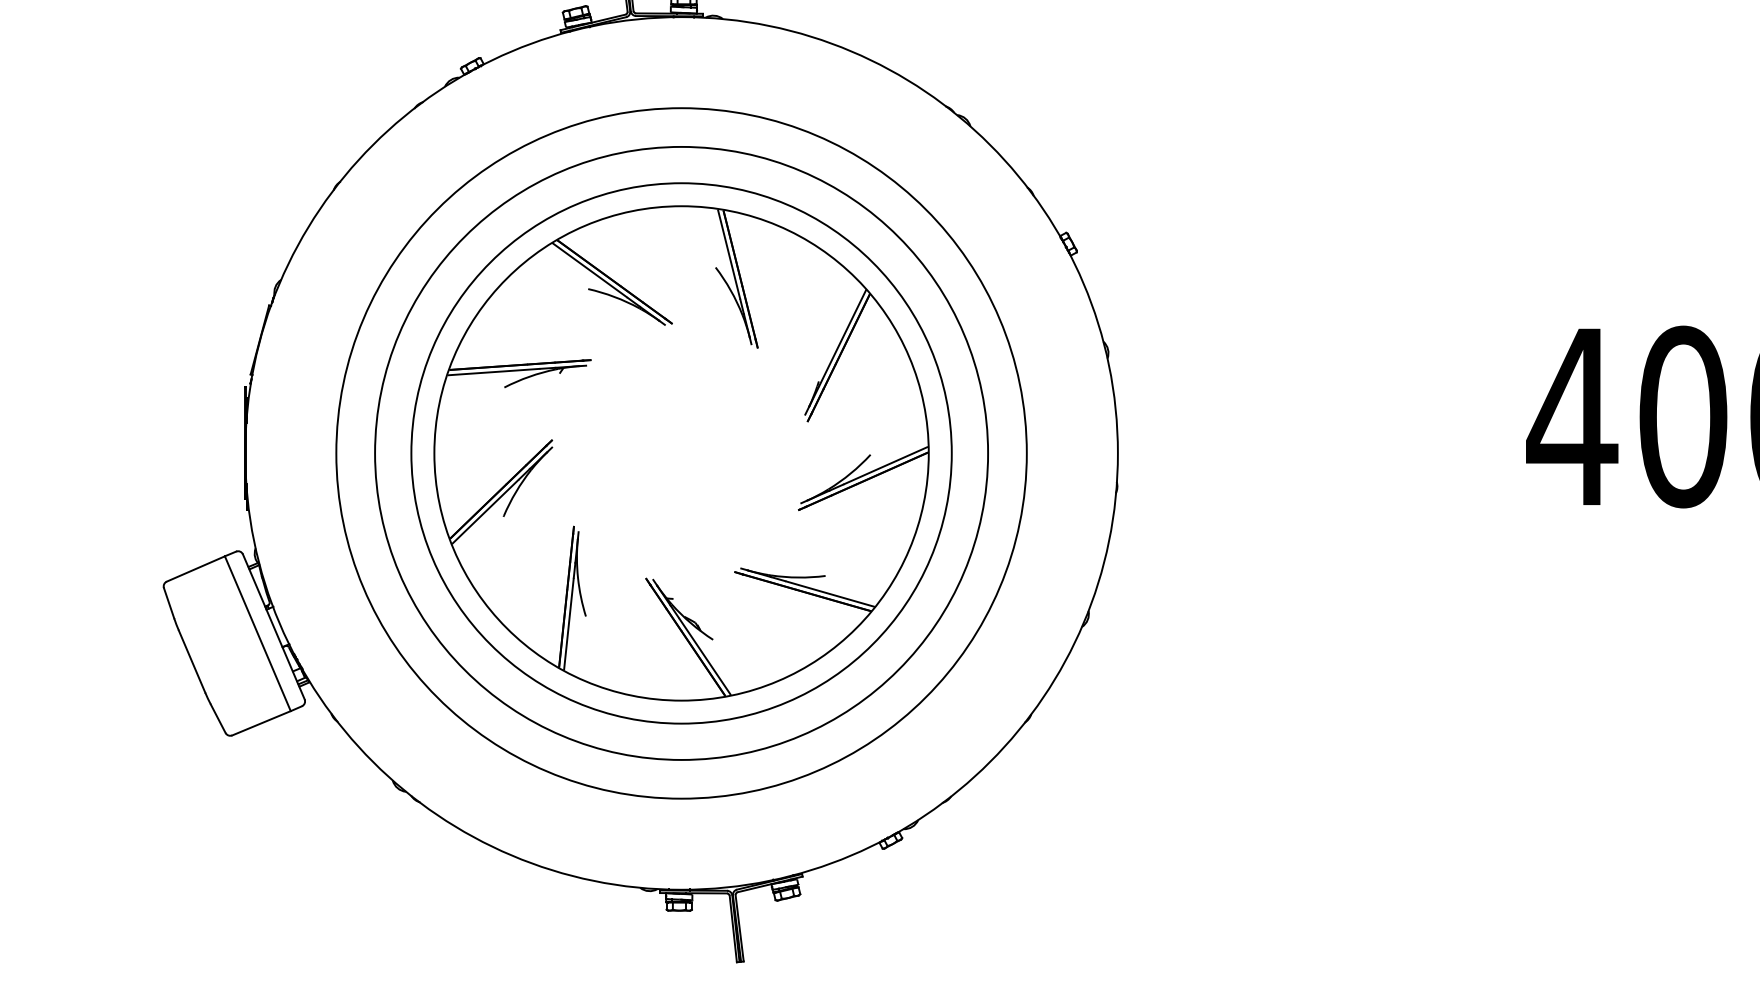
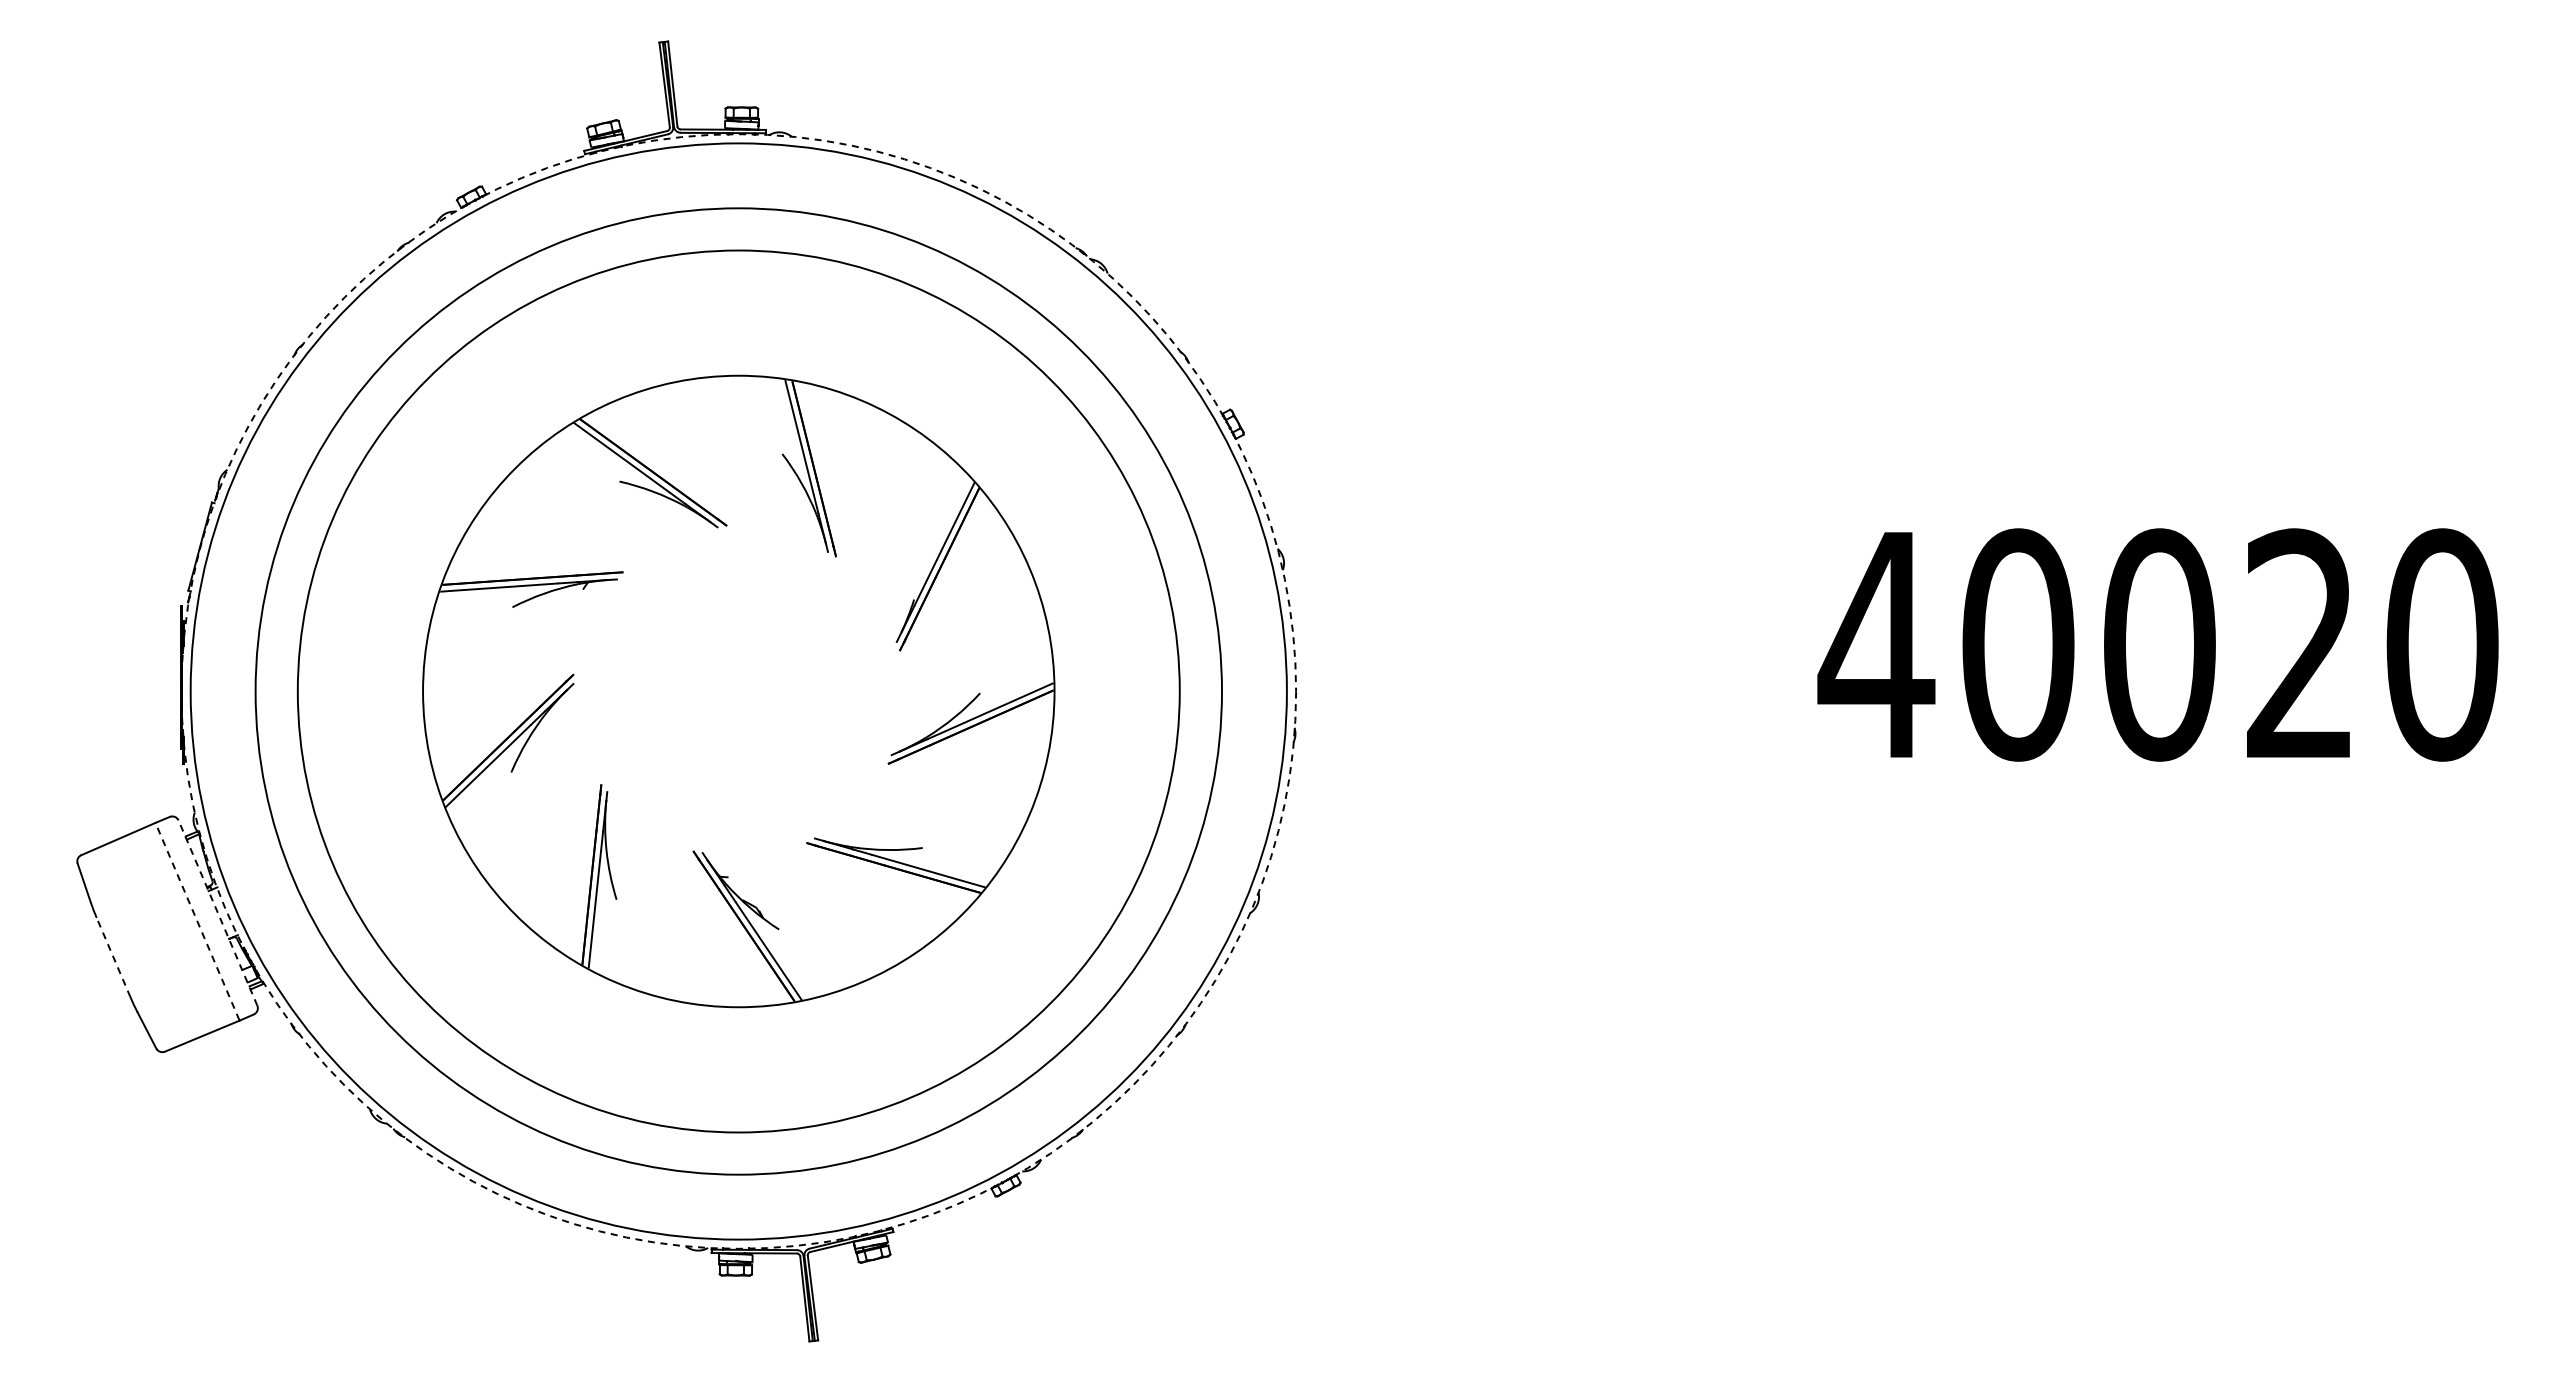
circle: (681, 453) -> (738, 691), size x1.4
circle: (681, 453) -> (738, 691), size x1.4
circle: (681, 453) -> (738, 691), solid -> dashed
line: (273, 627) -> (217, 913), solid -> dashed
line: (257, 633) -> (197, 921), solid -> dashed
line: (192, 661) -> (113, 957), solid -> dashed

